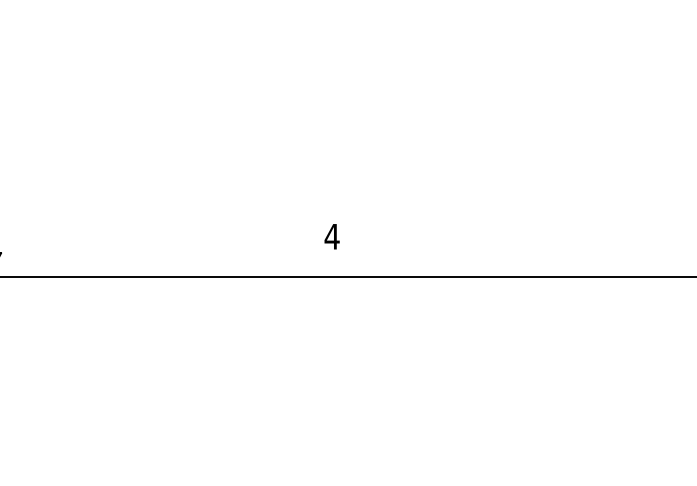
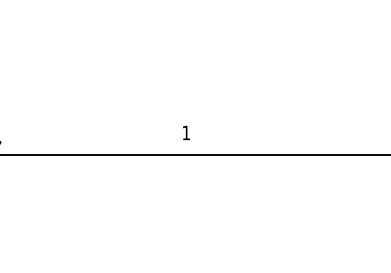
text: (332, 235) -> (186, 132), 4 -> 1

